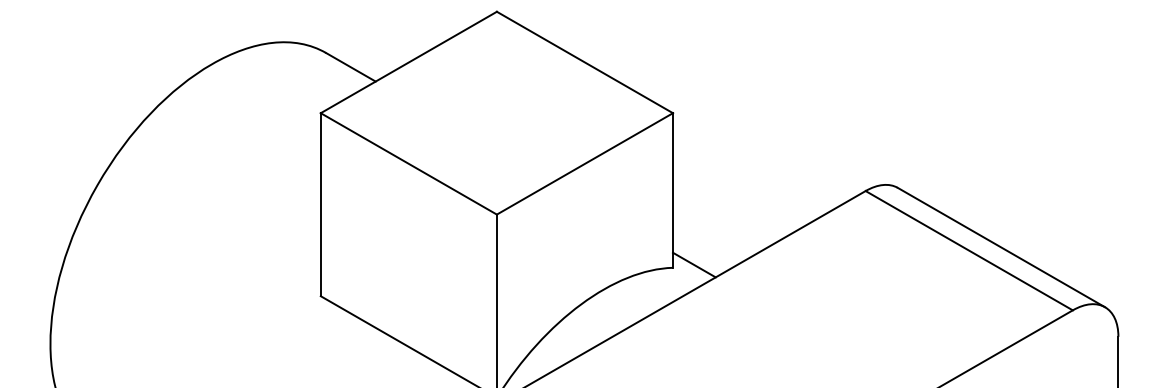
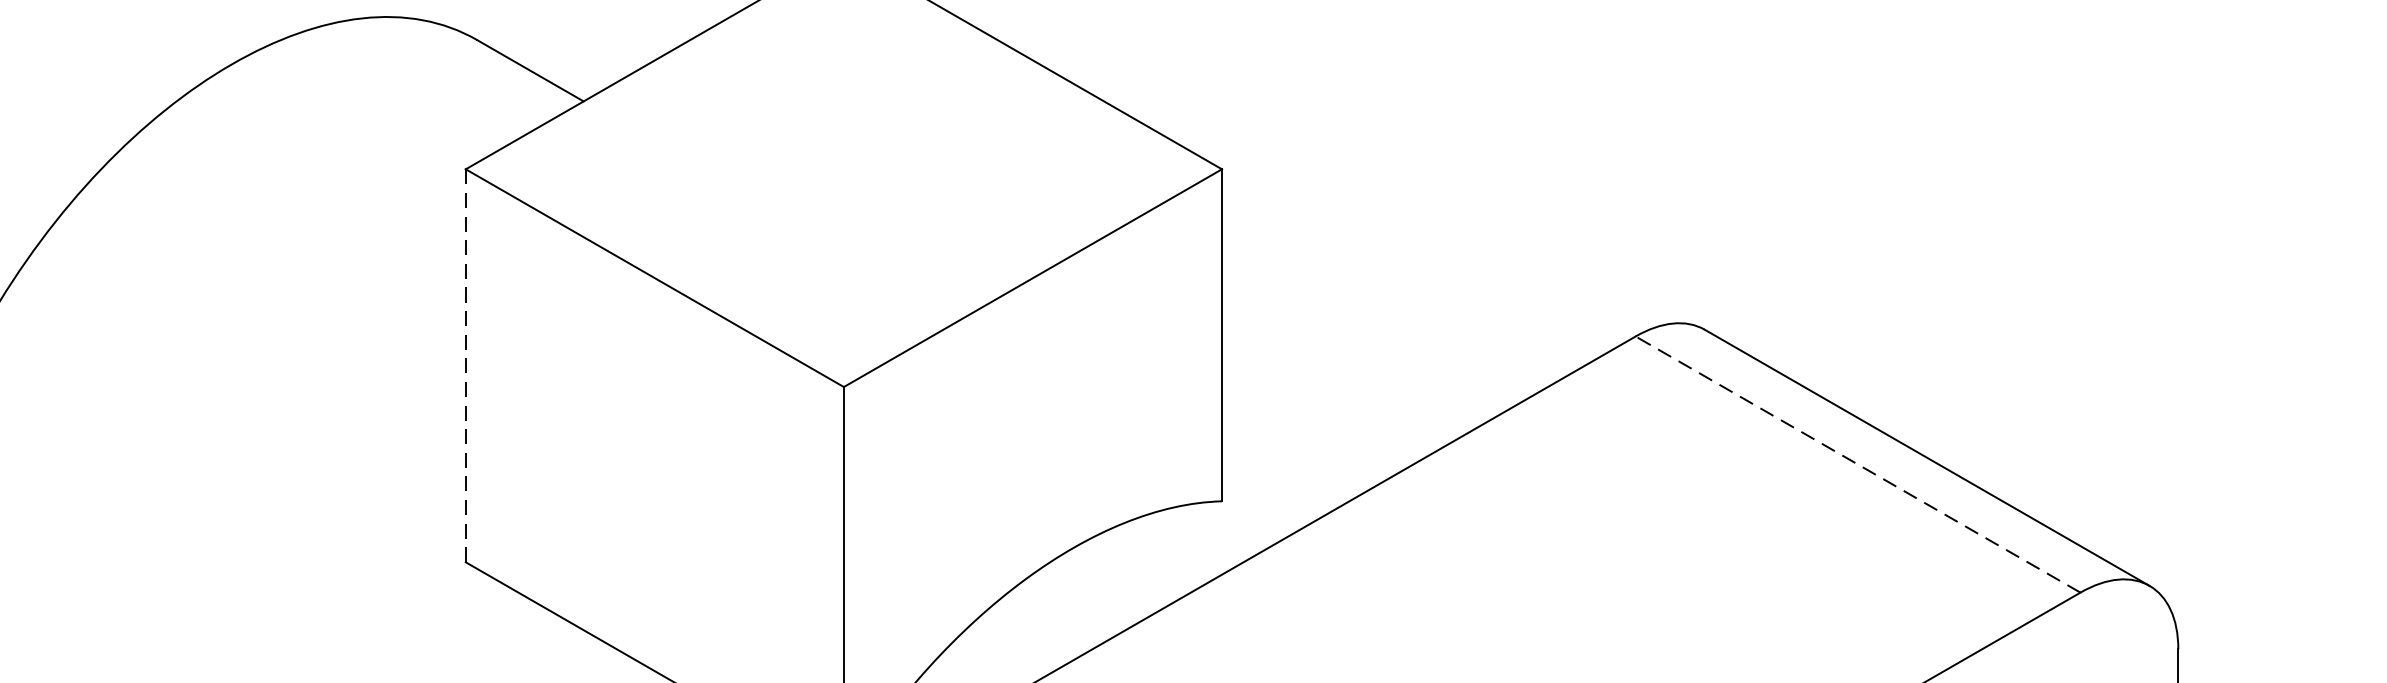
line: (320, 204) -> (465, 365), solid -> dashed
line: (969, 250) -> (1858, 464), solid -> dashed
line: (694, 264) -> (1268, 494), removed

